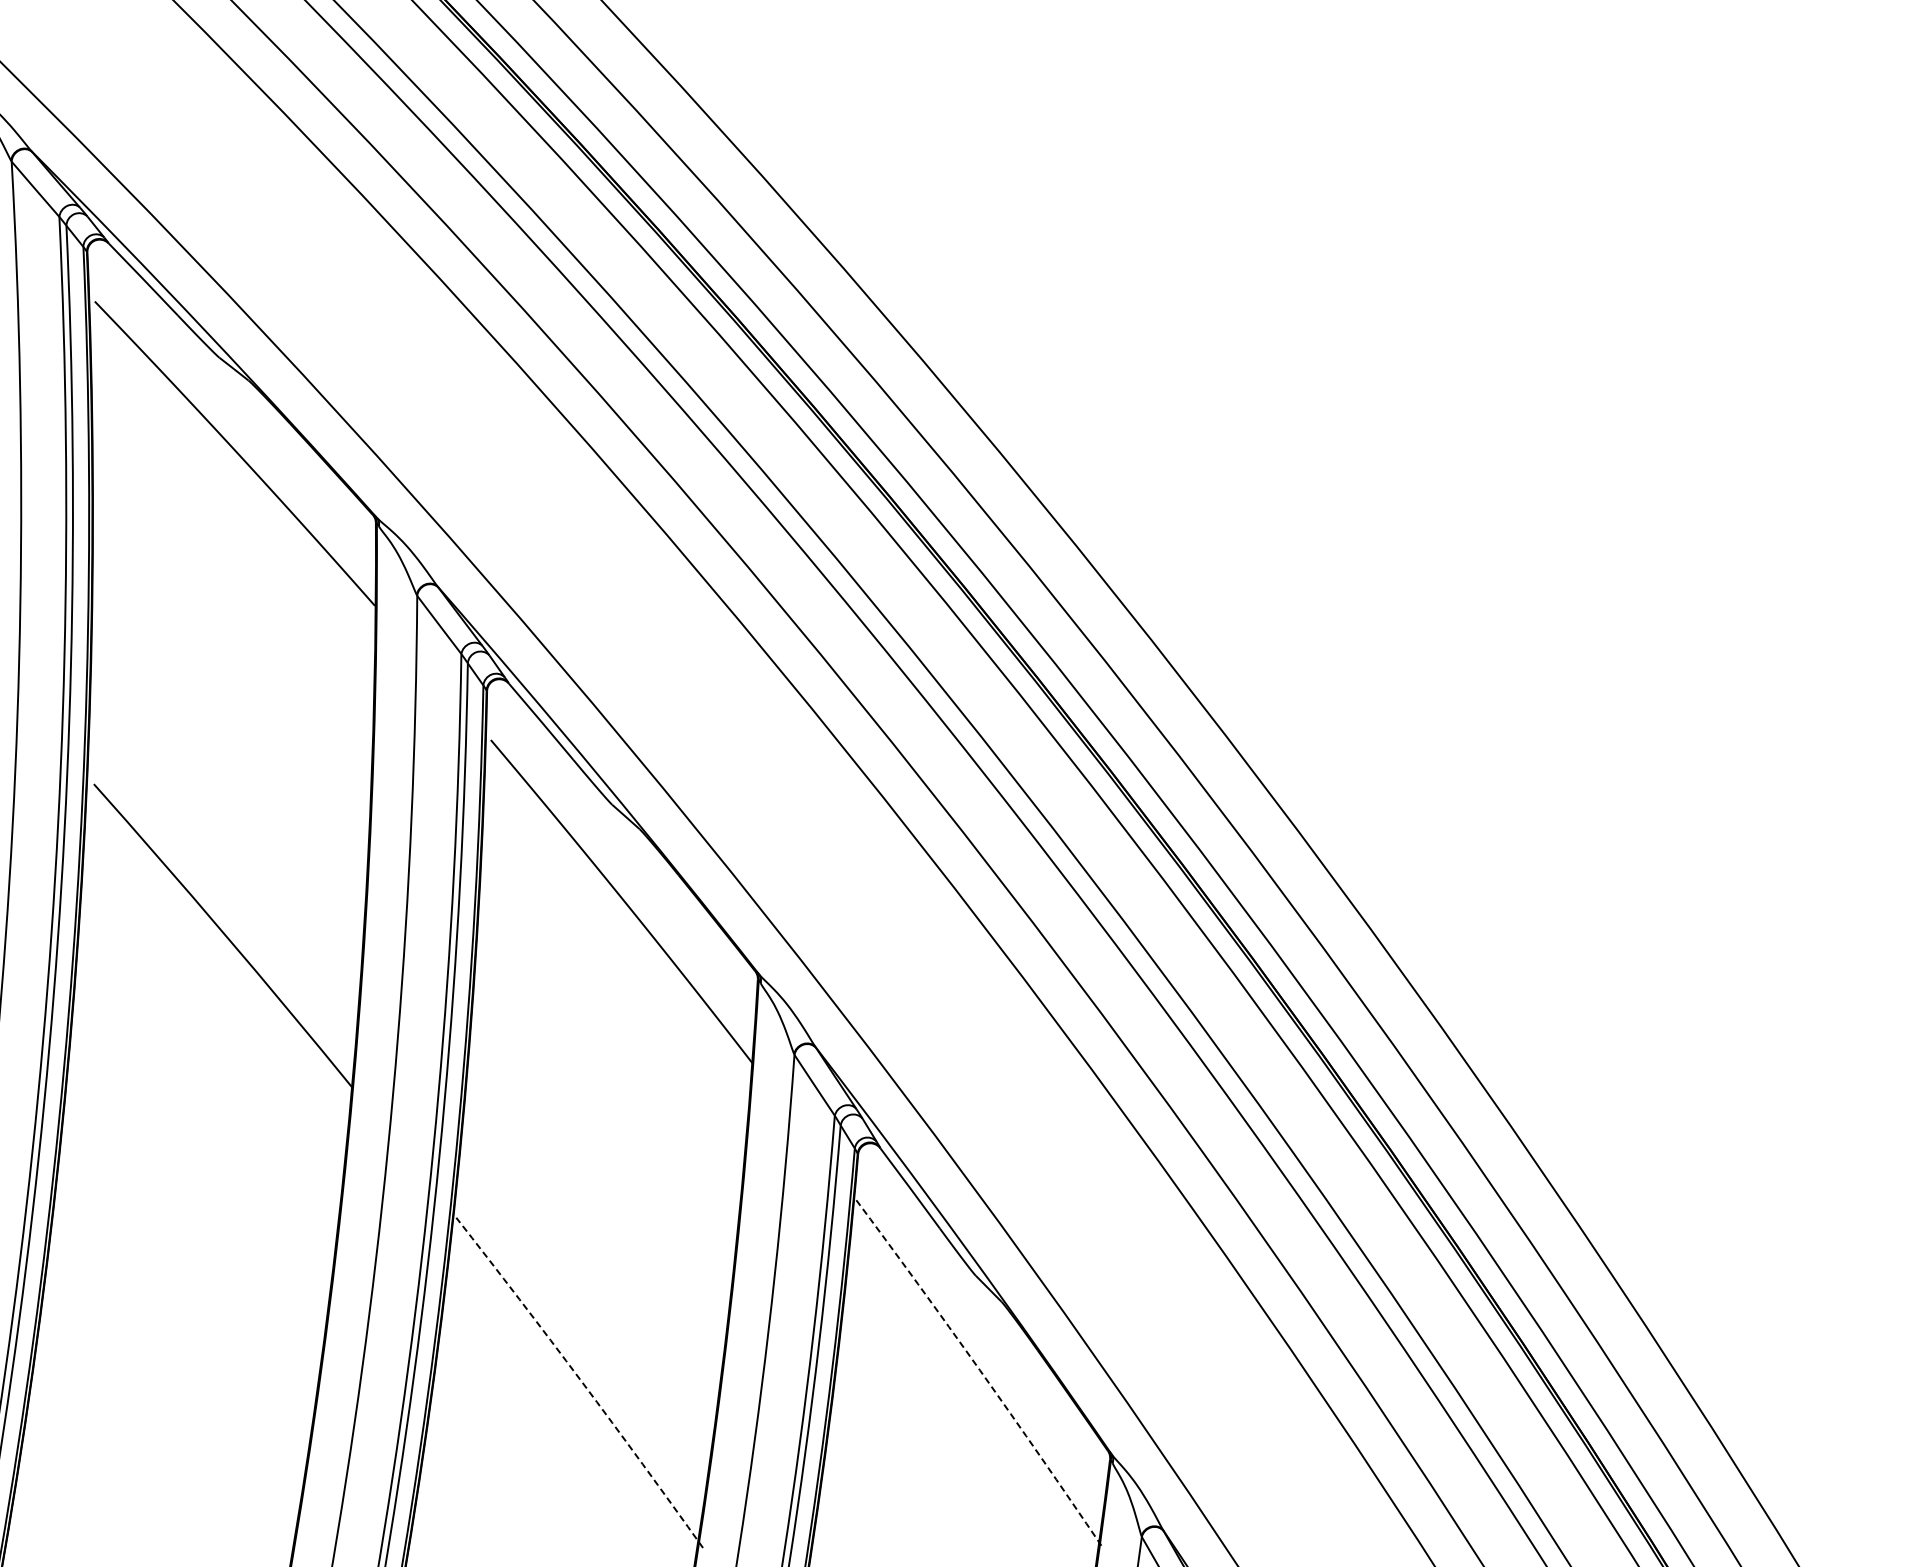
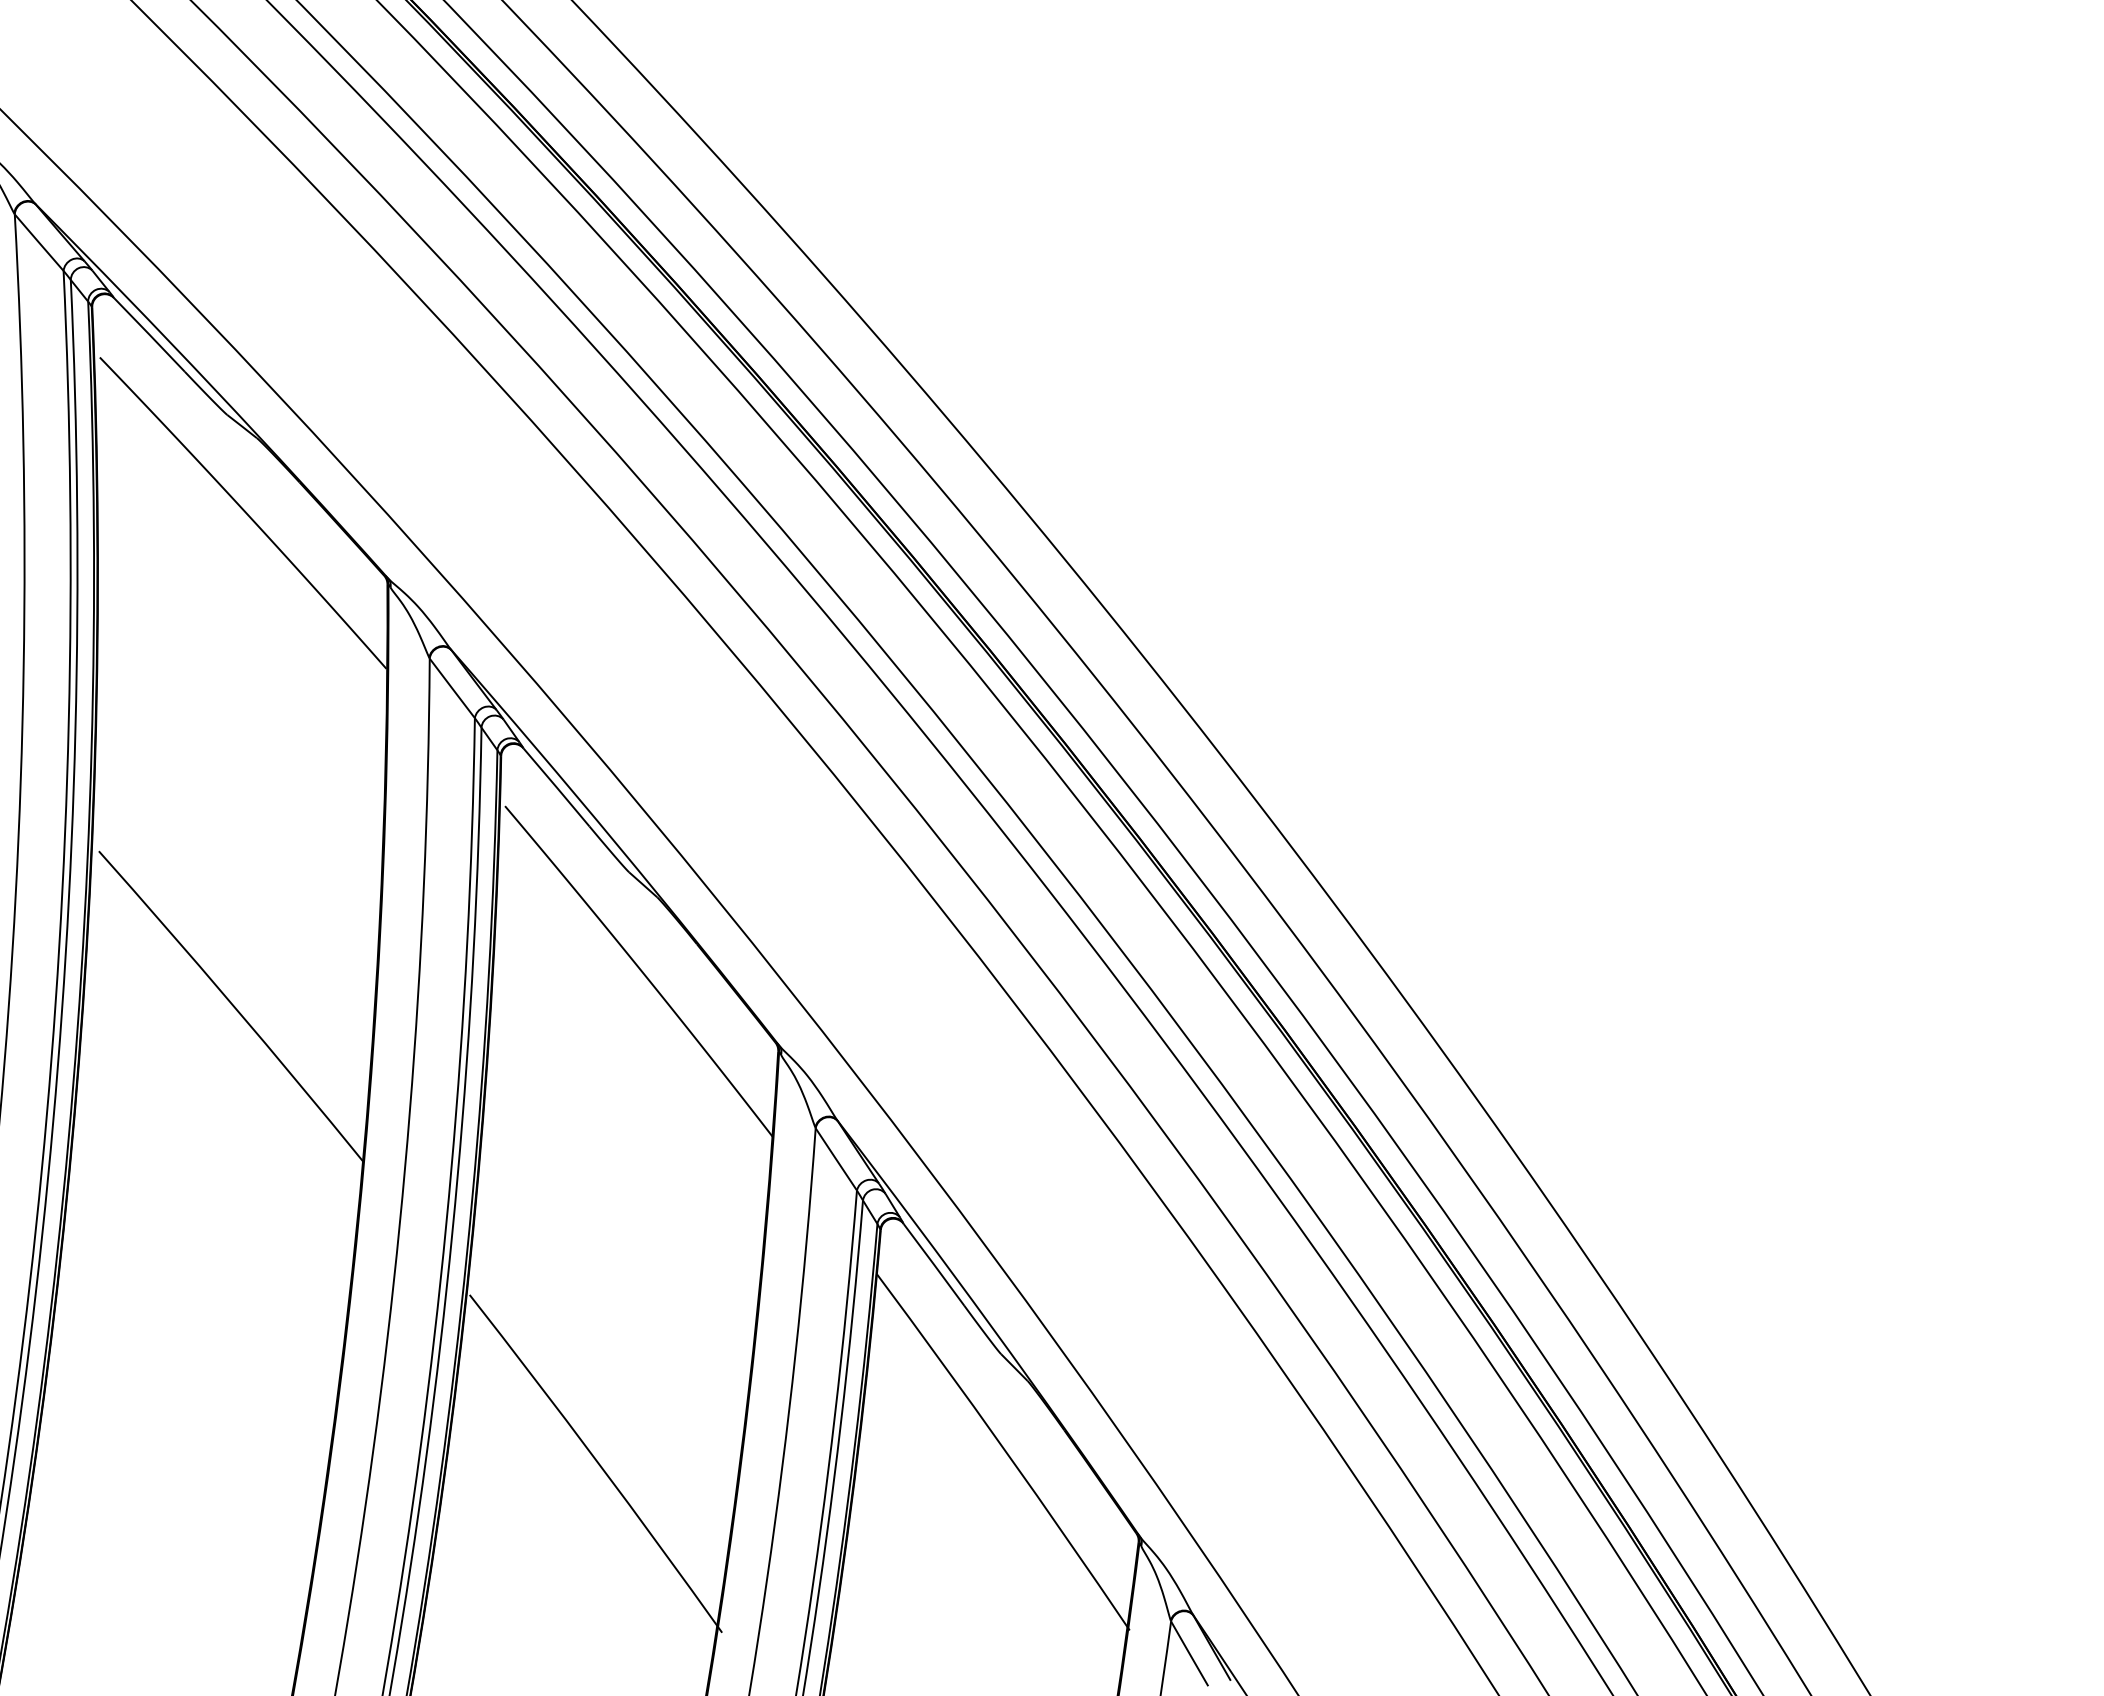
arc: (980, 1370) -> (1005, 1451), dashed -> solid
arc: (581, 1381) -> (597, 1462), dashed -> solid

